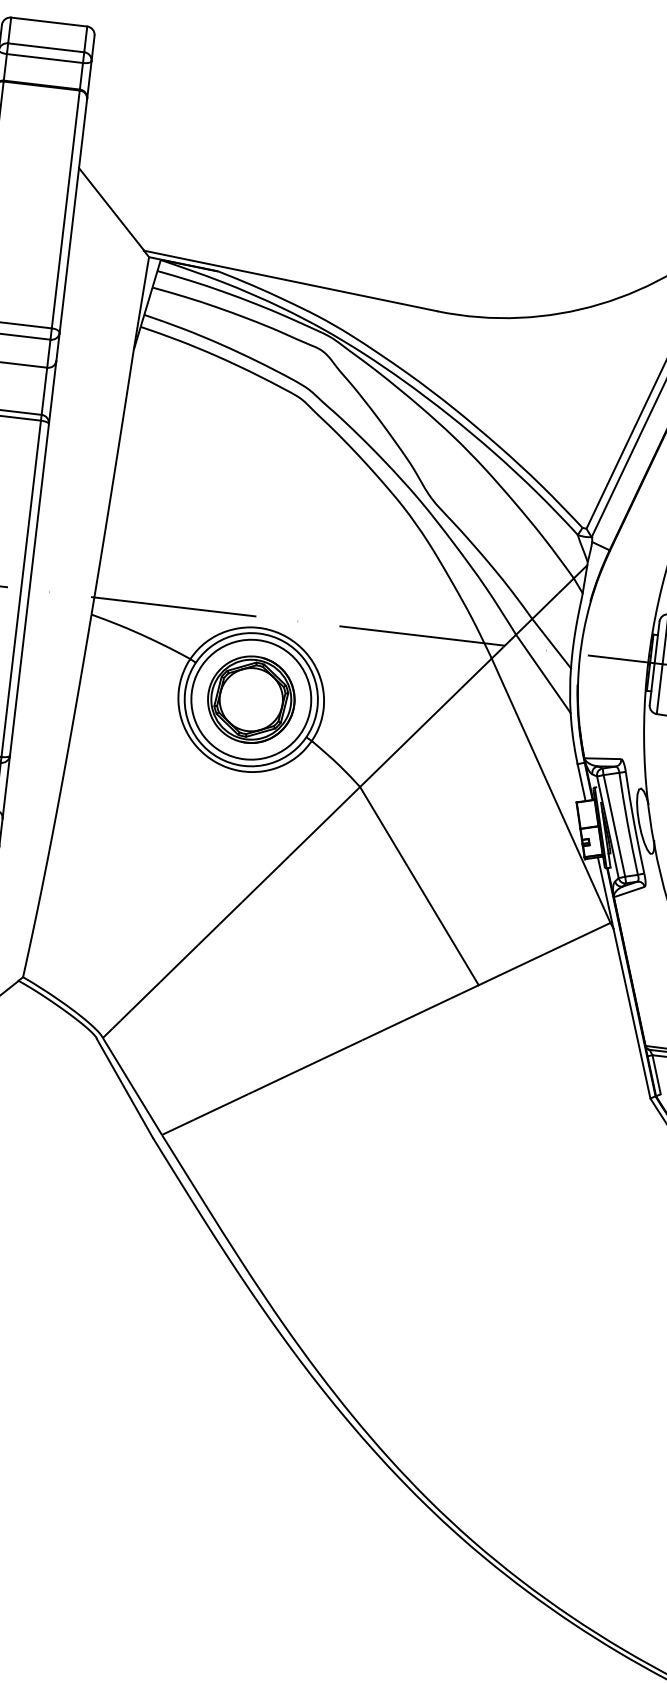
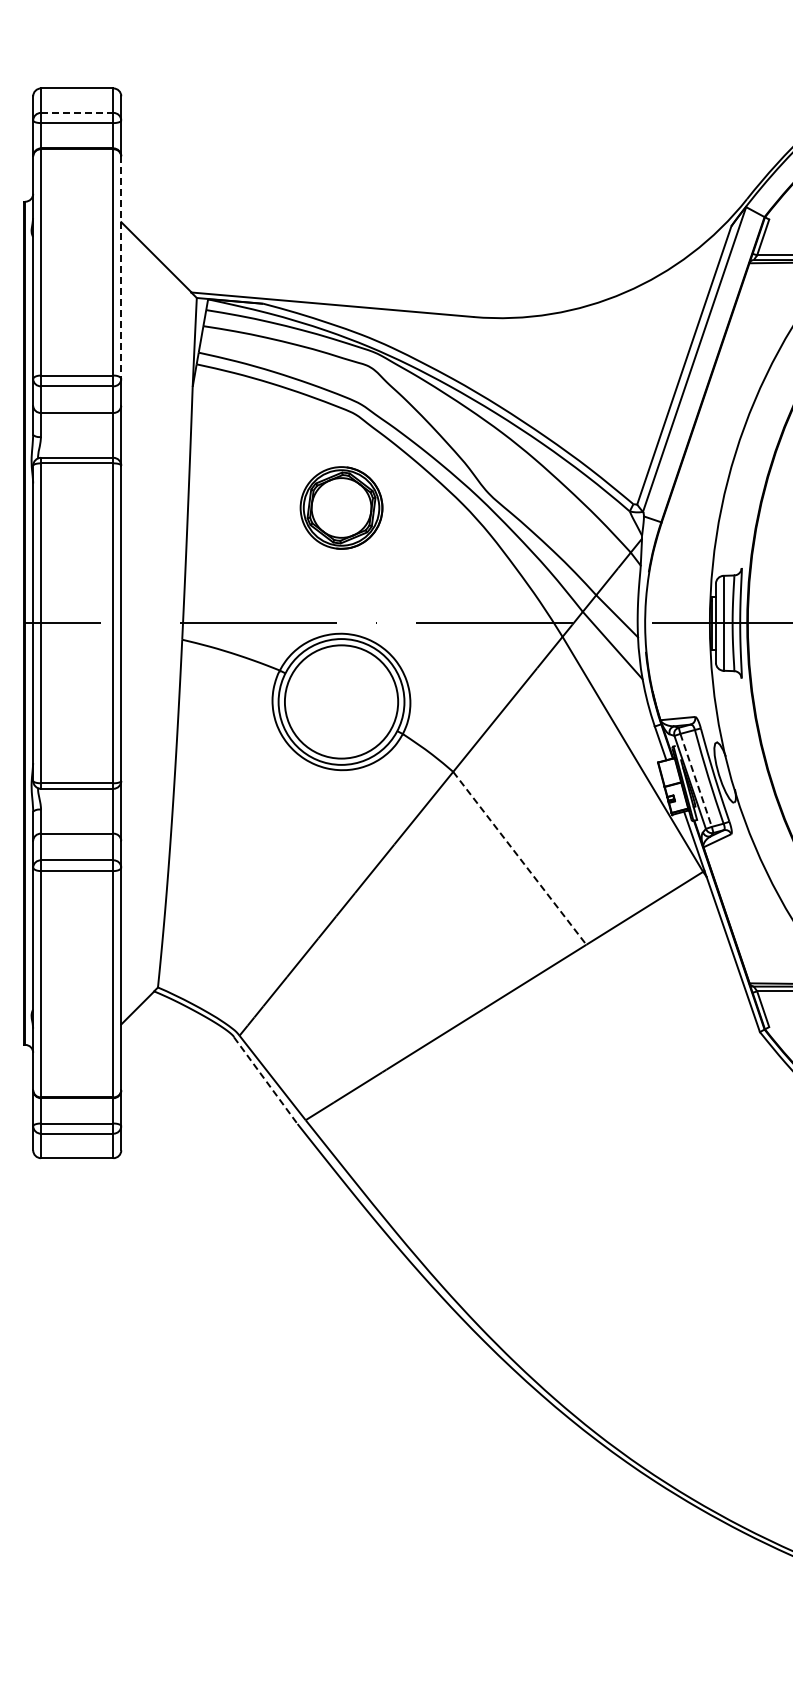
line: (46, 47) -> (77, 112), solid -> dashed
line: (73, 216) -> (121, 268), solid -> dashed
part: (251, 699) -> (341, 507), moved
line: (614, 826) -> (696, 780), solid -> dashed
line: (420, 886) -> (520, 858), solid -> dashed
line: (124, 1088) -> (265, 1080), solid -> dashed

